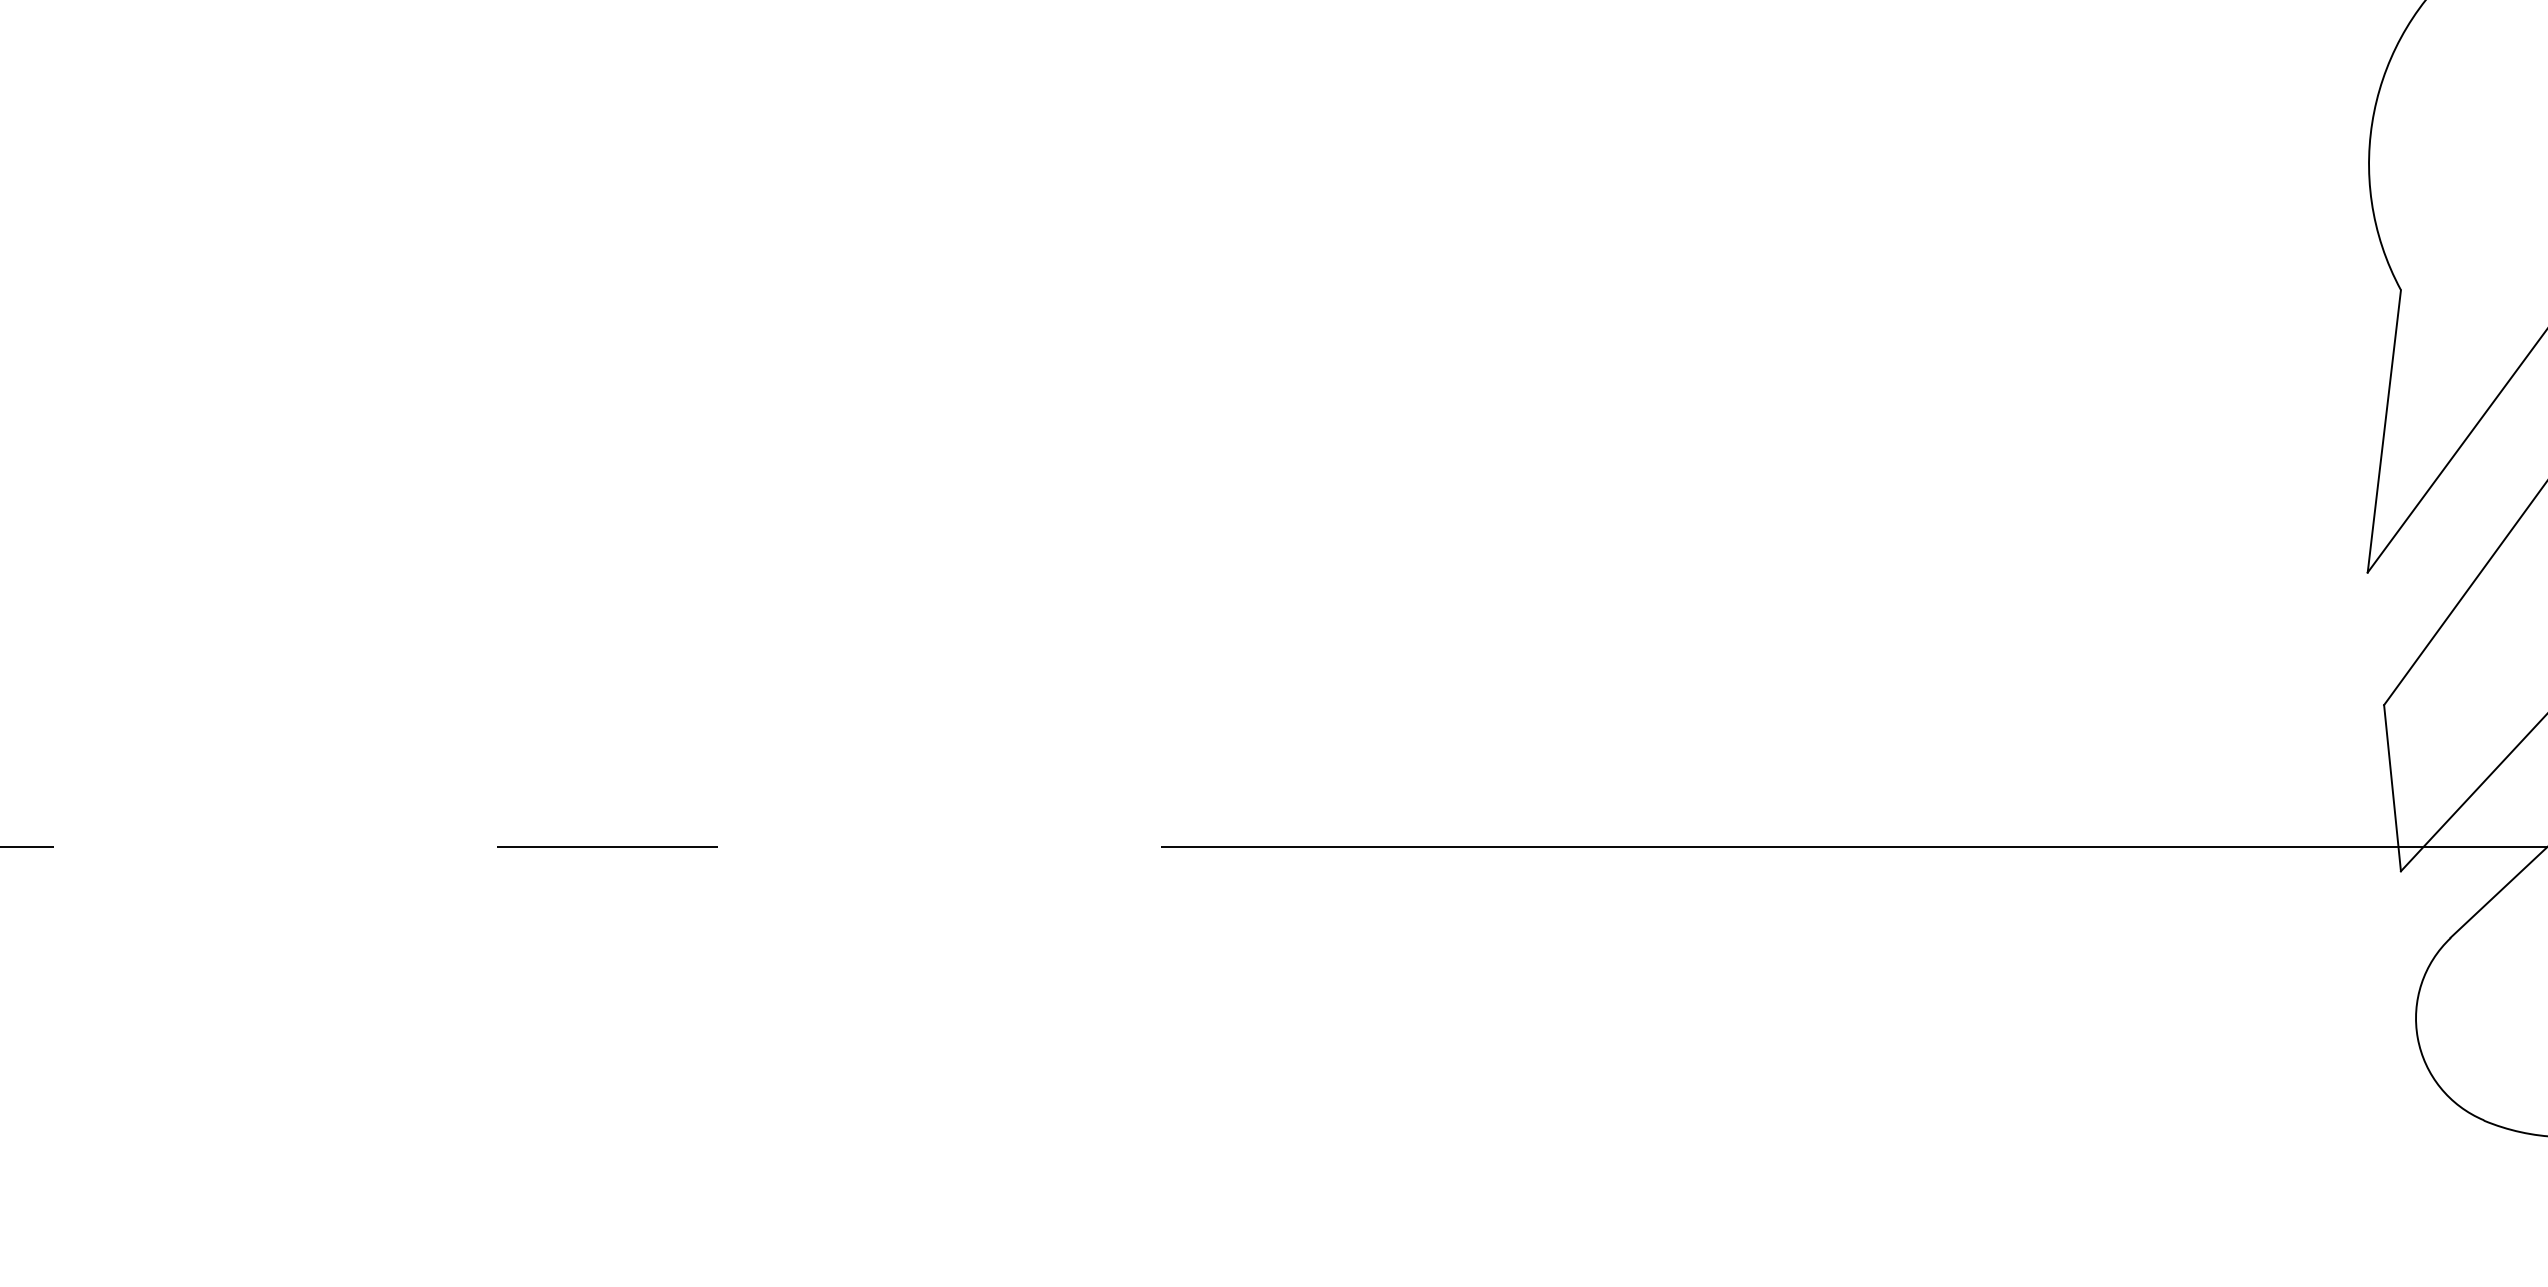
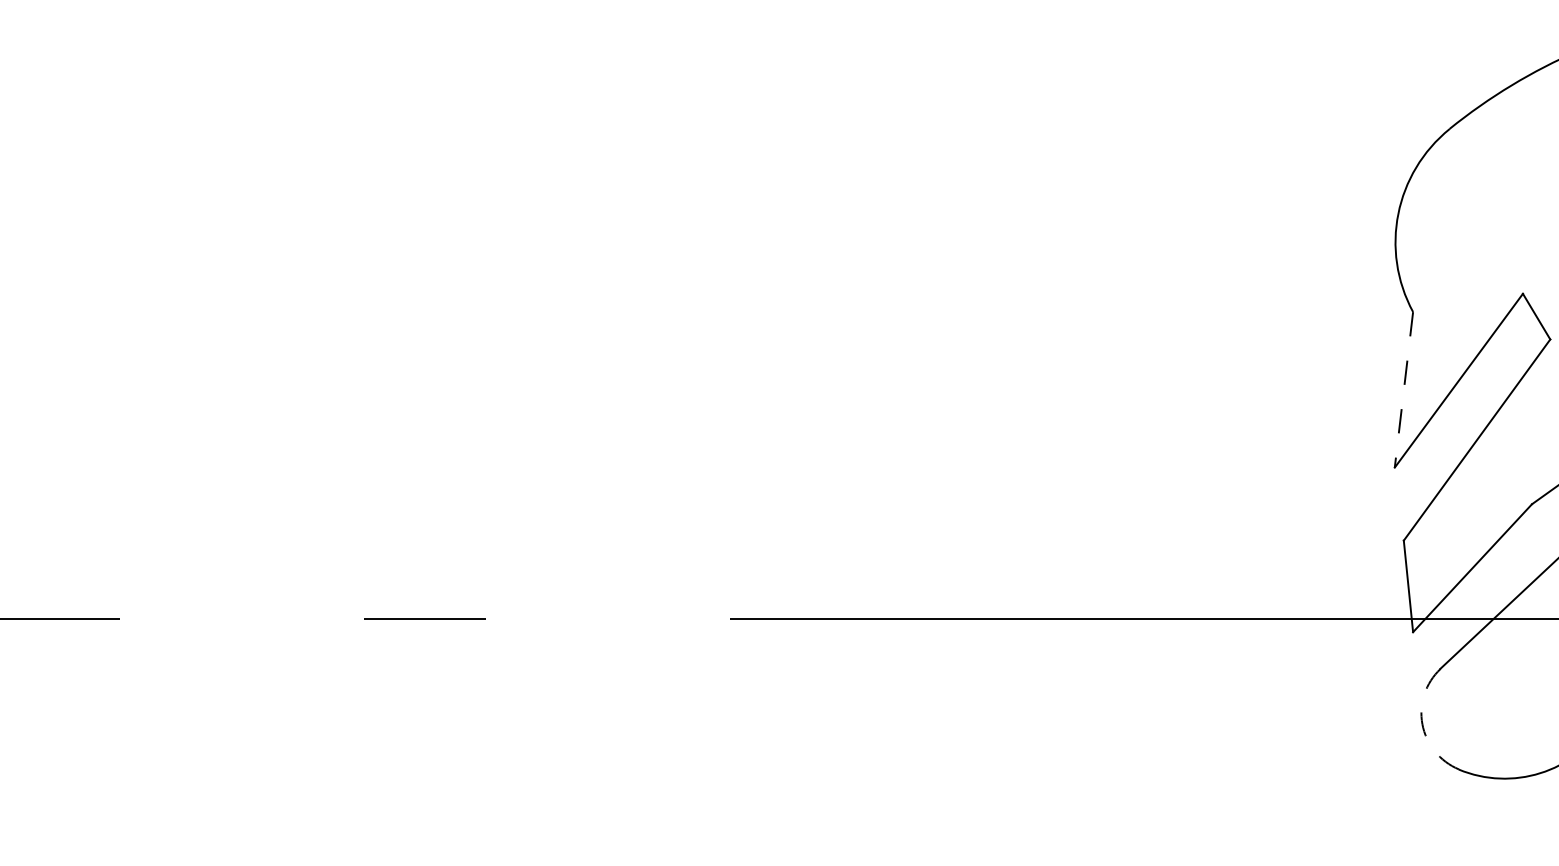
line: (2383, 432) -> (1403, 390), solid -> dashed
arc: (2418, 1038) -> (1422, 724), solid -> dashed

